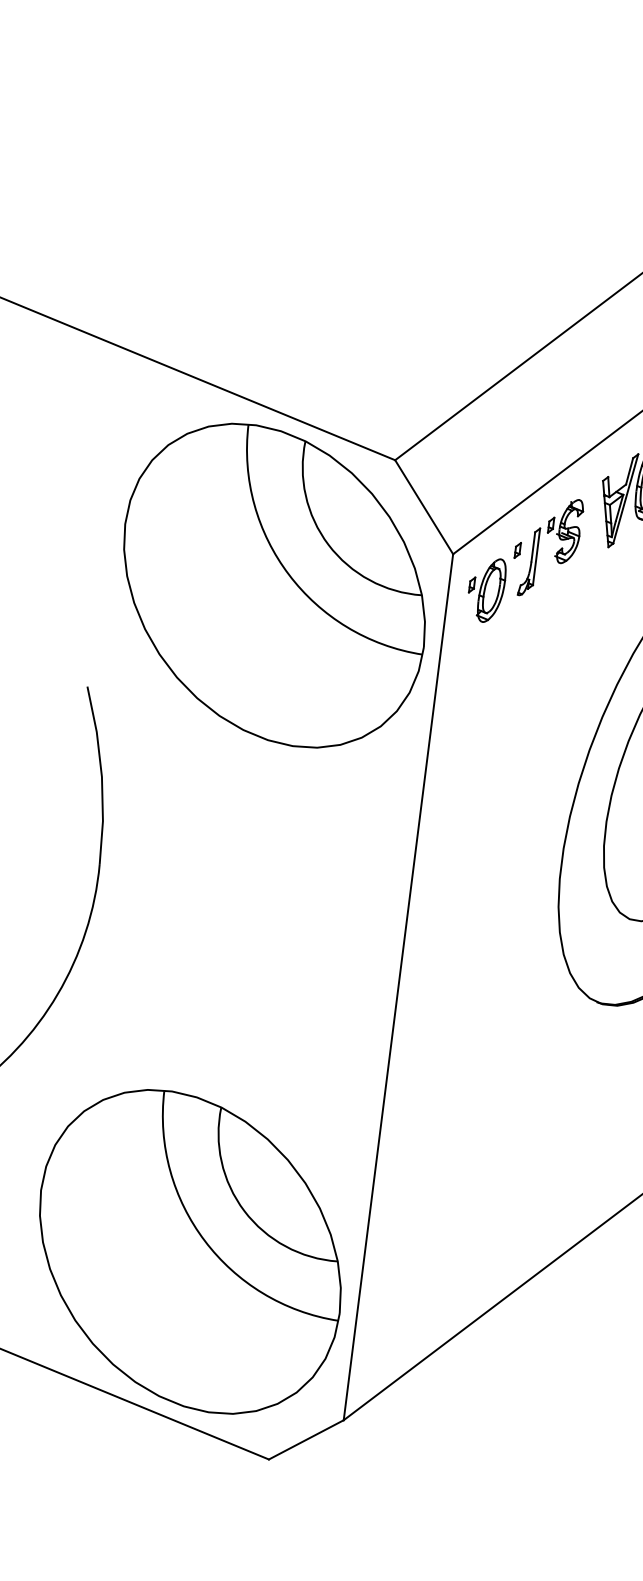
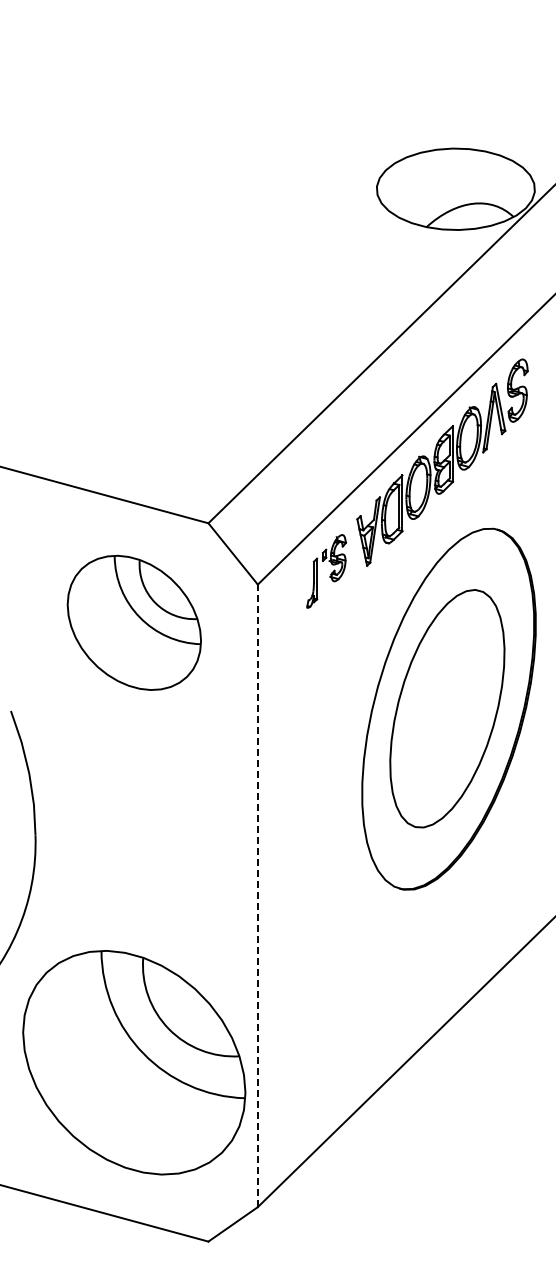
part: (493, 580) -> (288, 599), removed
part: (274, 585) -> (134, 622), size x0.6
line: (398, 986) -> (257, 895), solid -> dashed
part: (190, 1251) -> (134, 1062), moved

